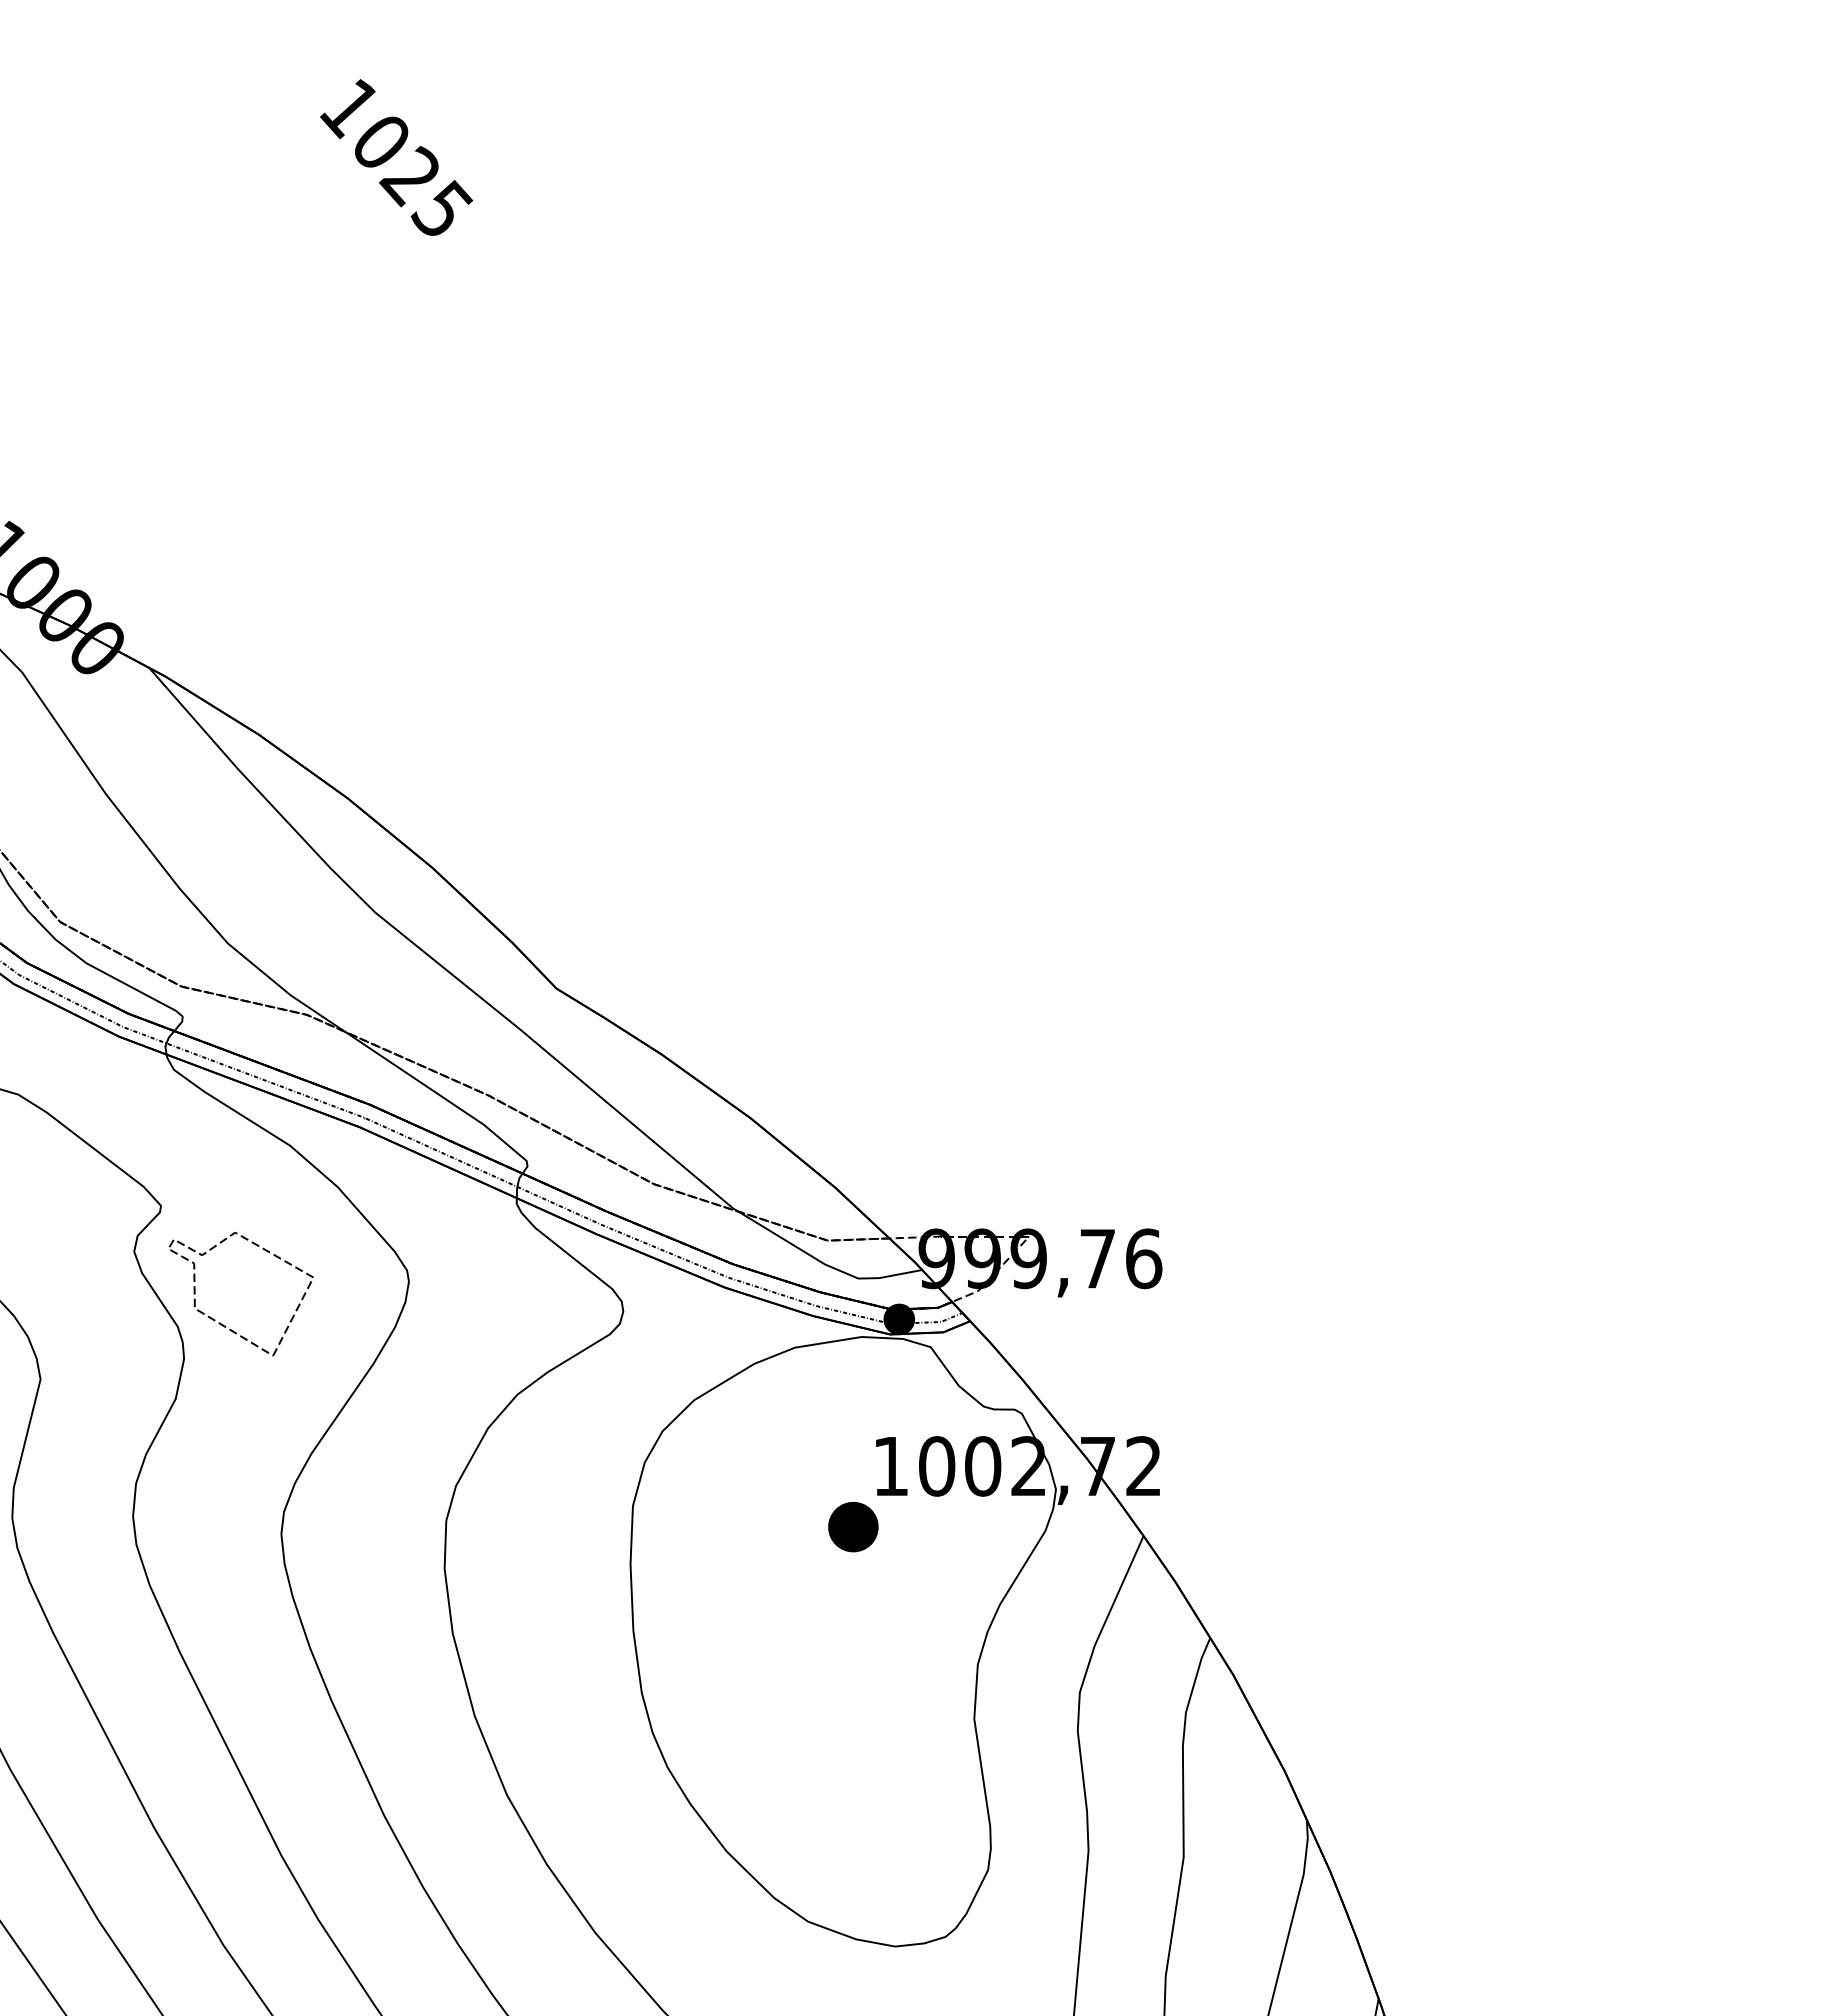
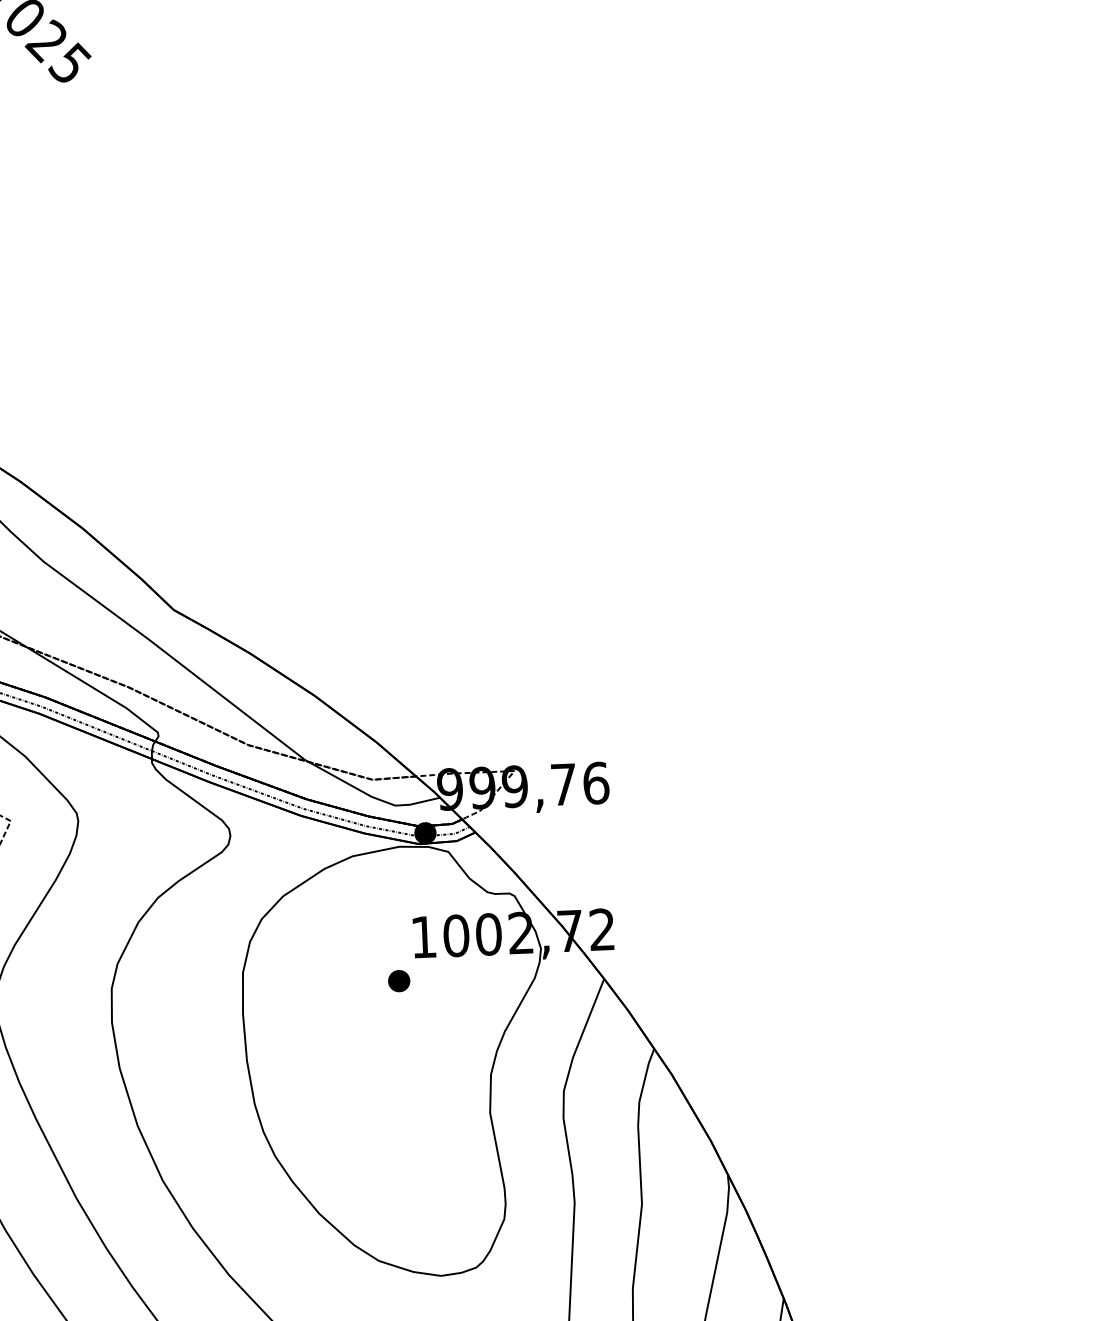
part: (853, 1526) -> (399, 980), size x0.62

